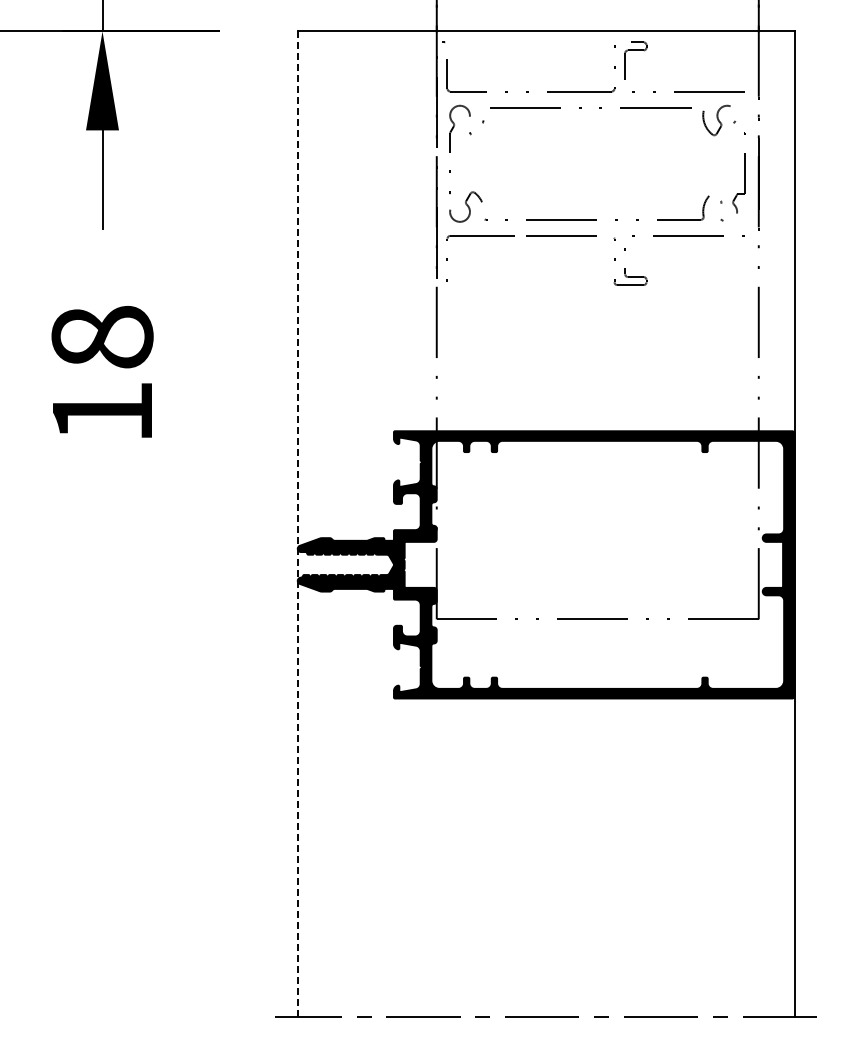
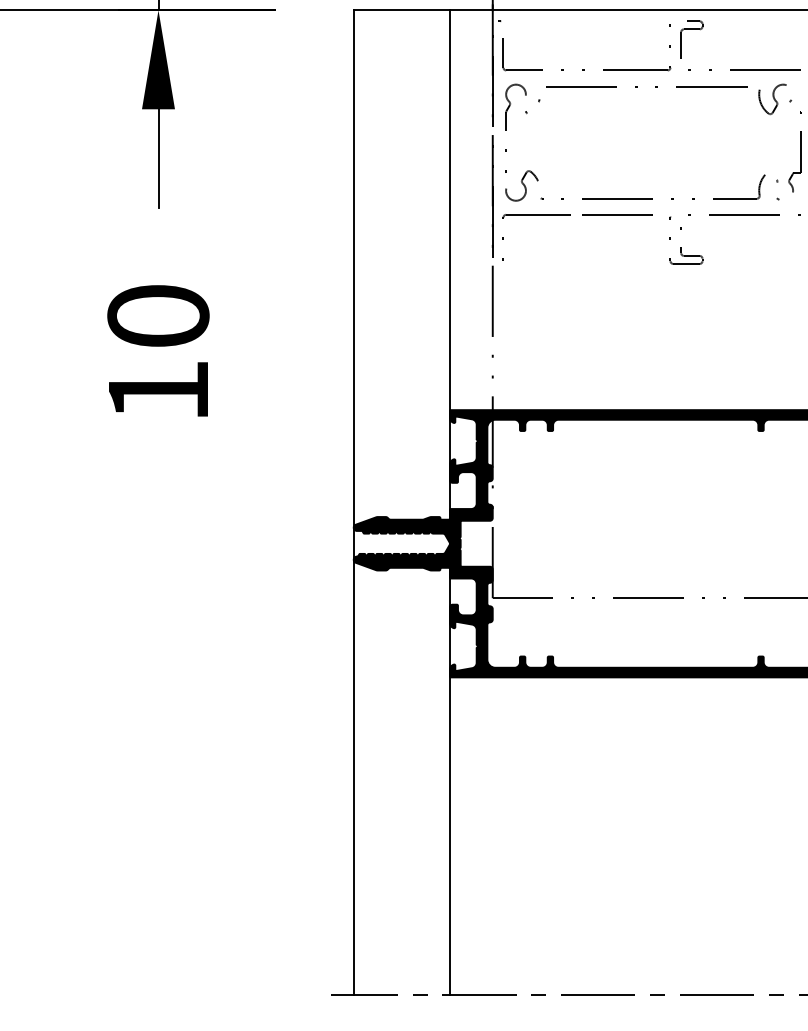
text: (102, 337) -> (158, 316), 18 -> 10
line: (393, 523) -> (449, 502), added
line: (297, 524) -> (353, 503), dashed -> solid

